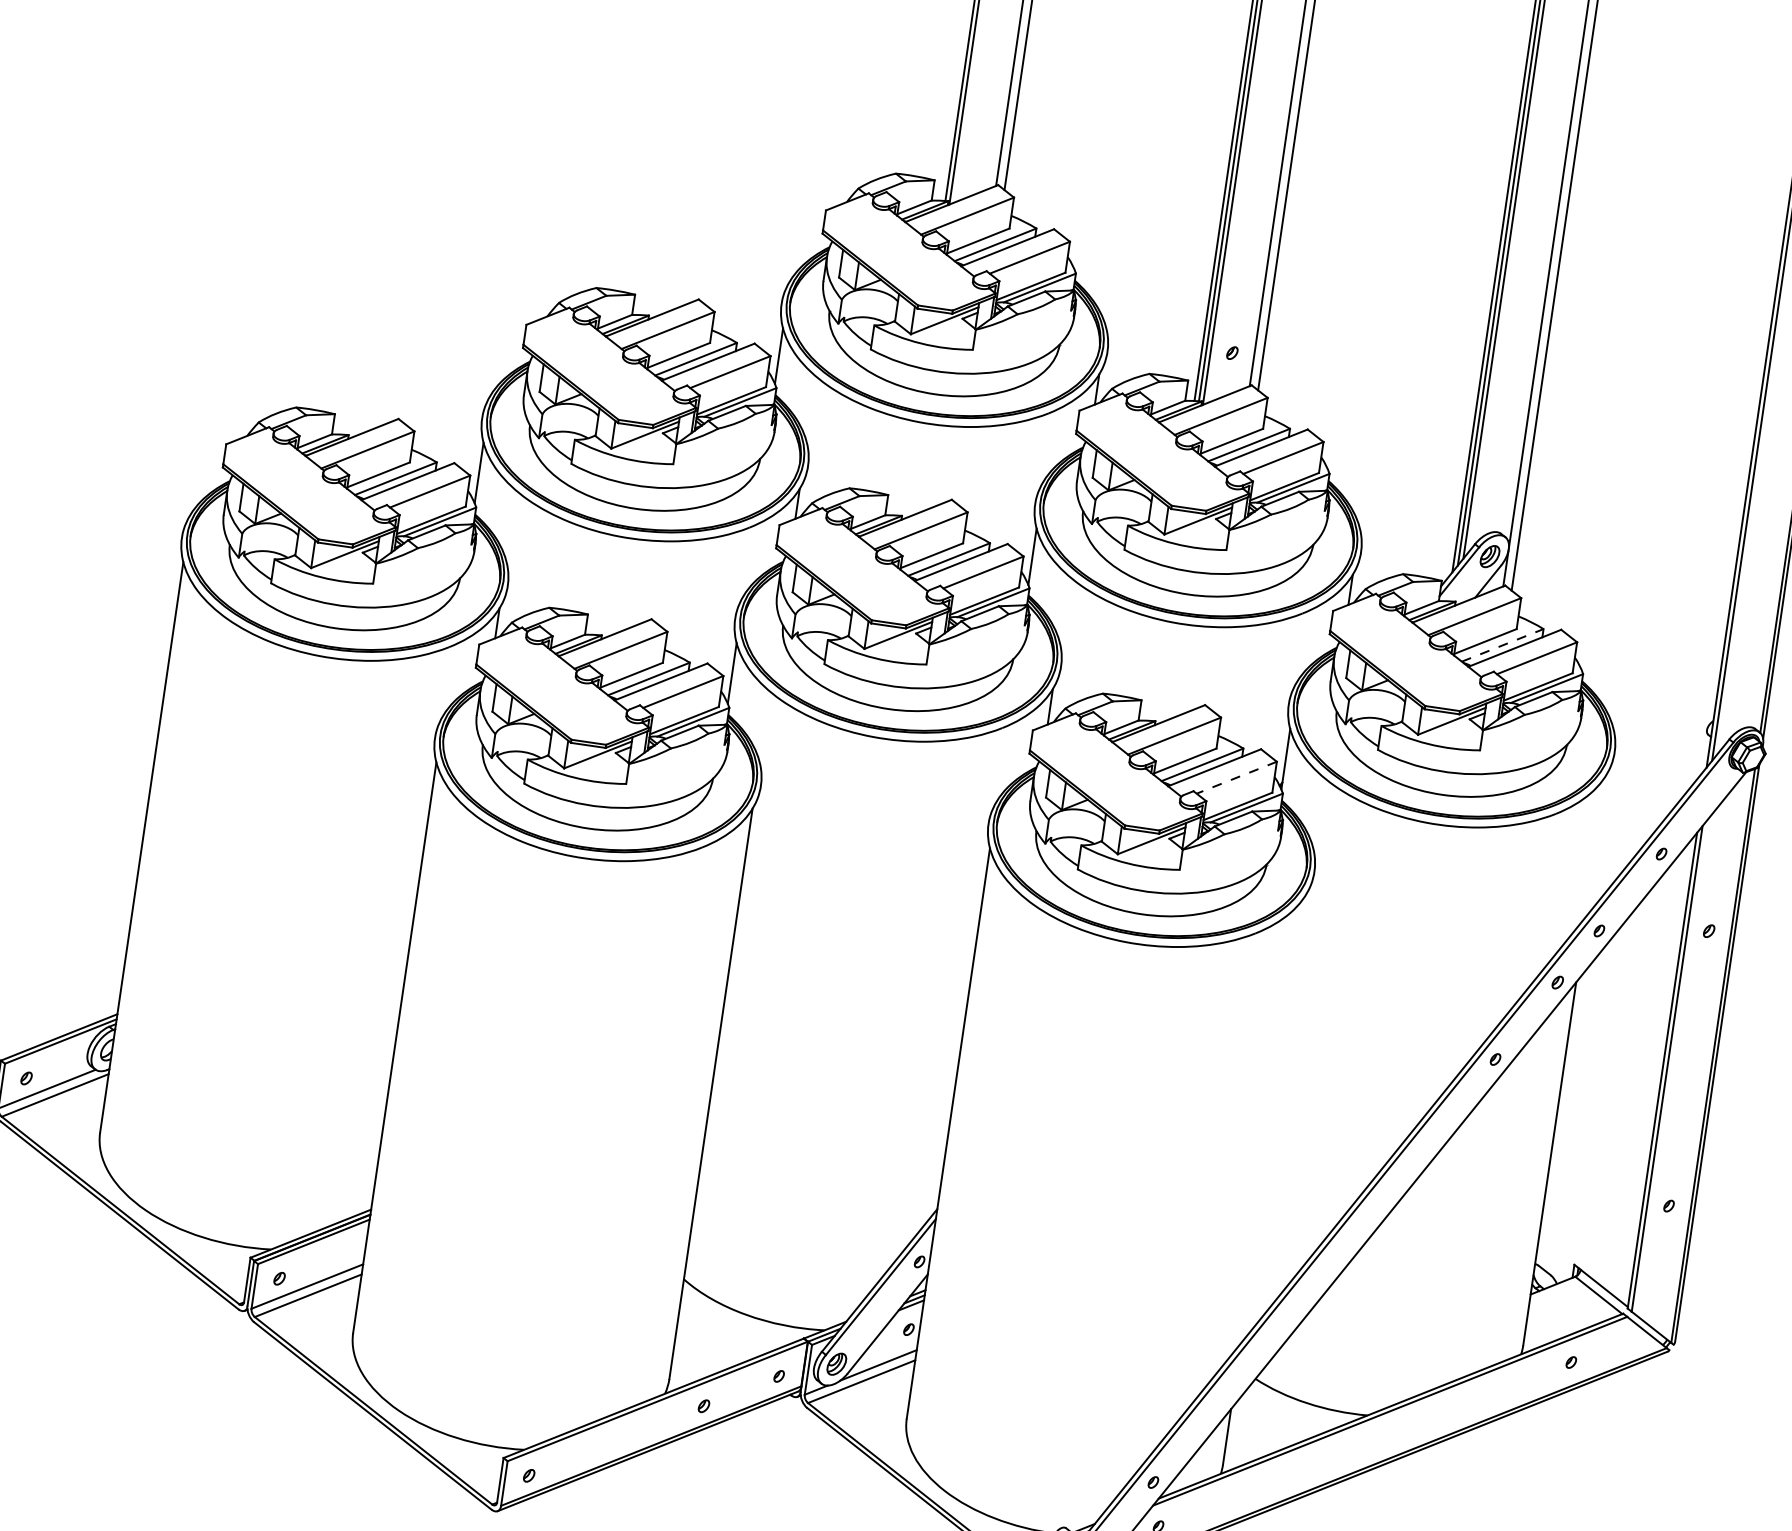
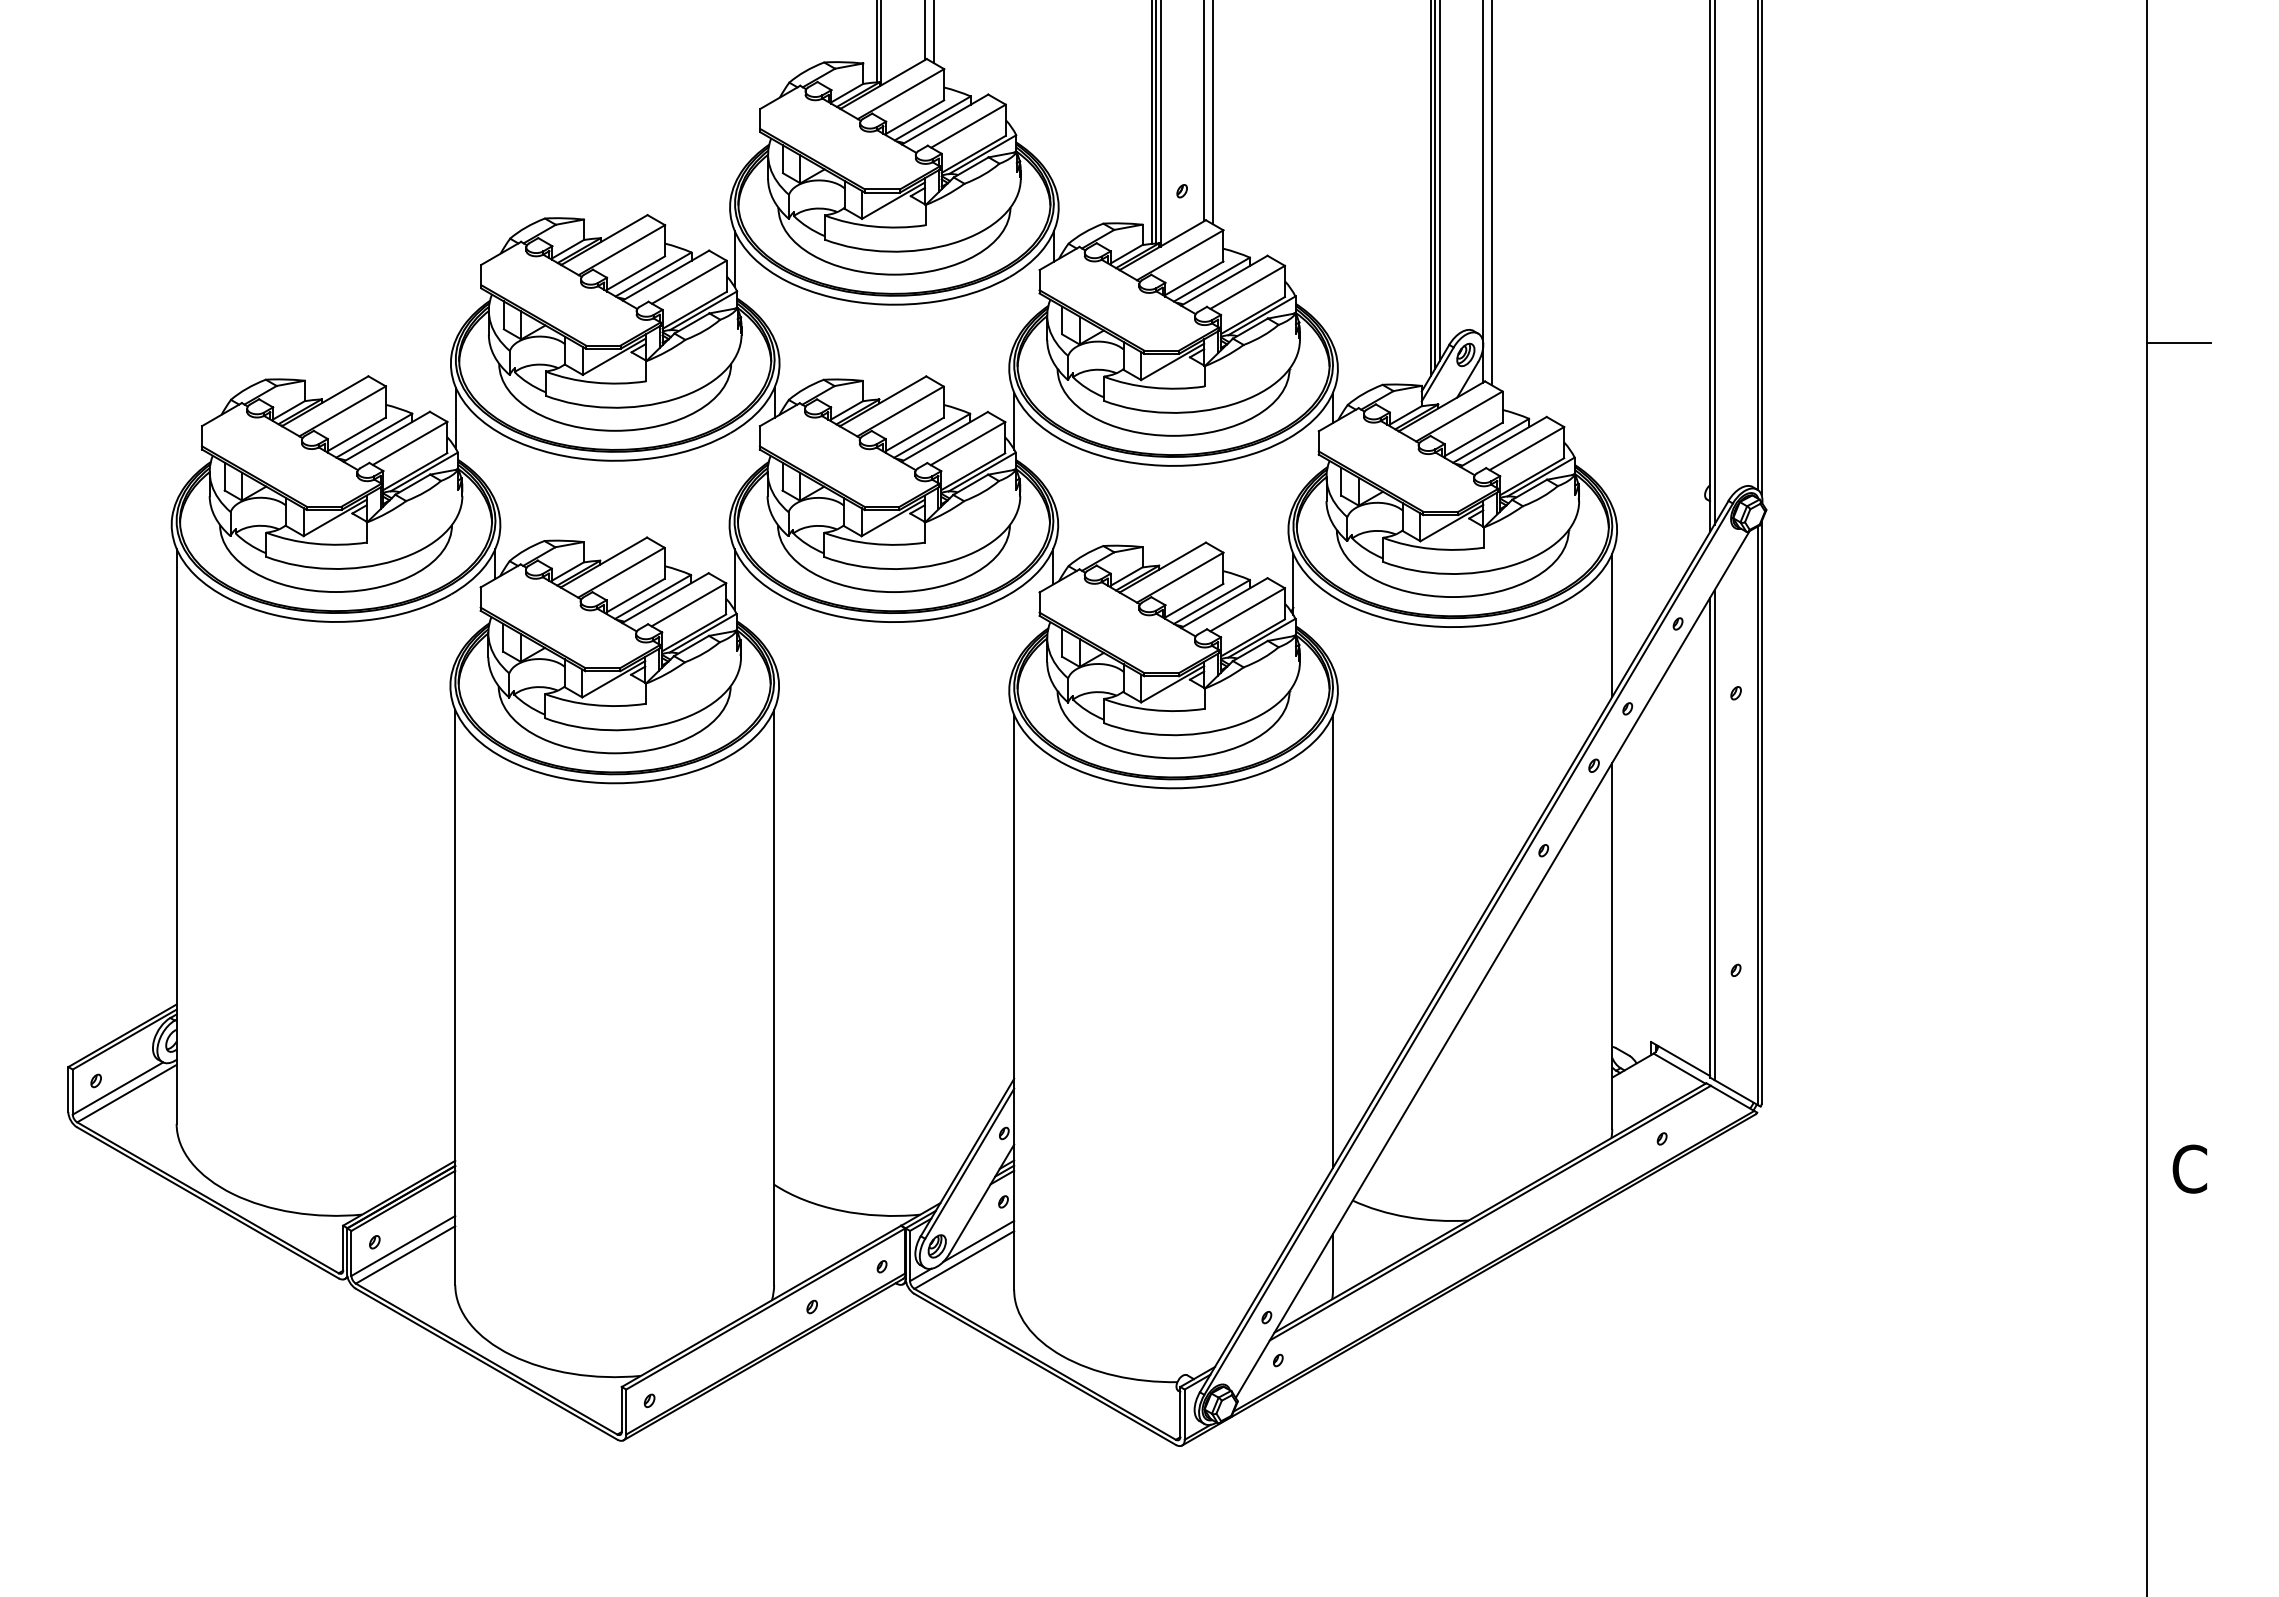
line: (1503, 645) -> (1491, 440), dashed -> solid
line: (1236, 778) -> (1247, 610), dashed -> solid
line: (1596, 846) -> (1612, 625), added
line: (1273, 1119) -> (1333, 941), added

